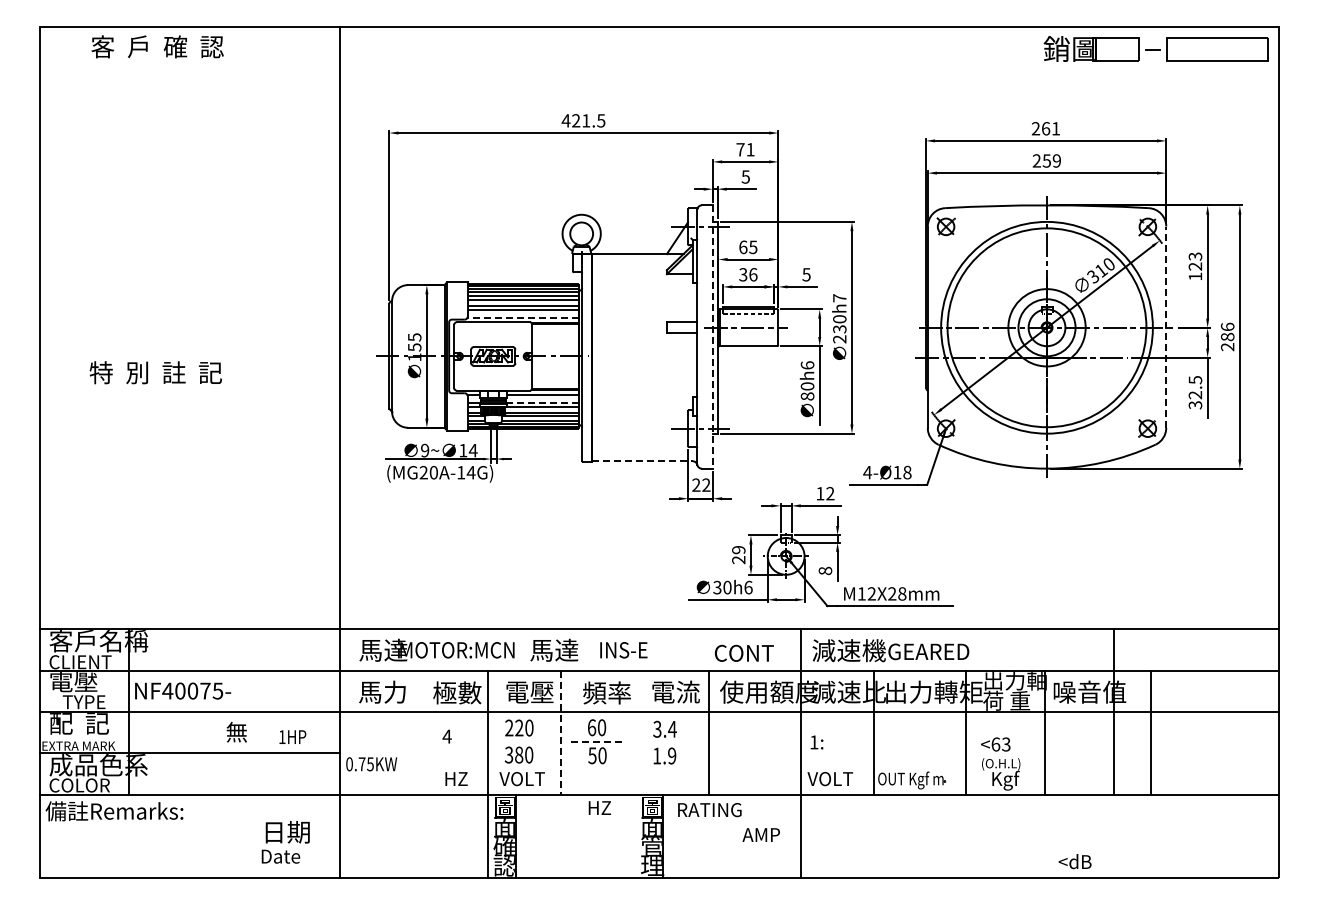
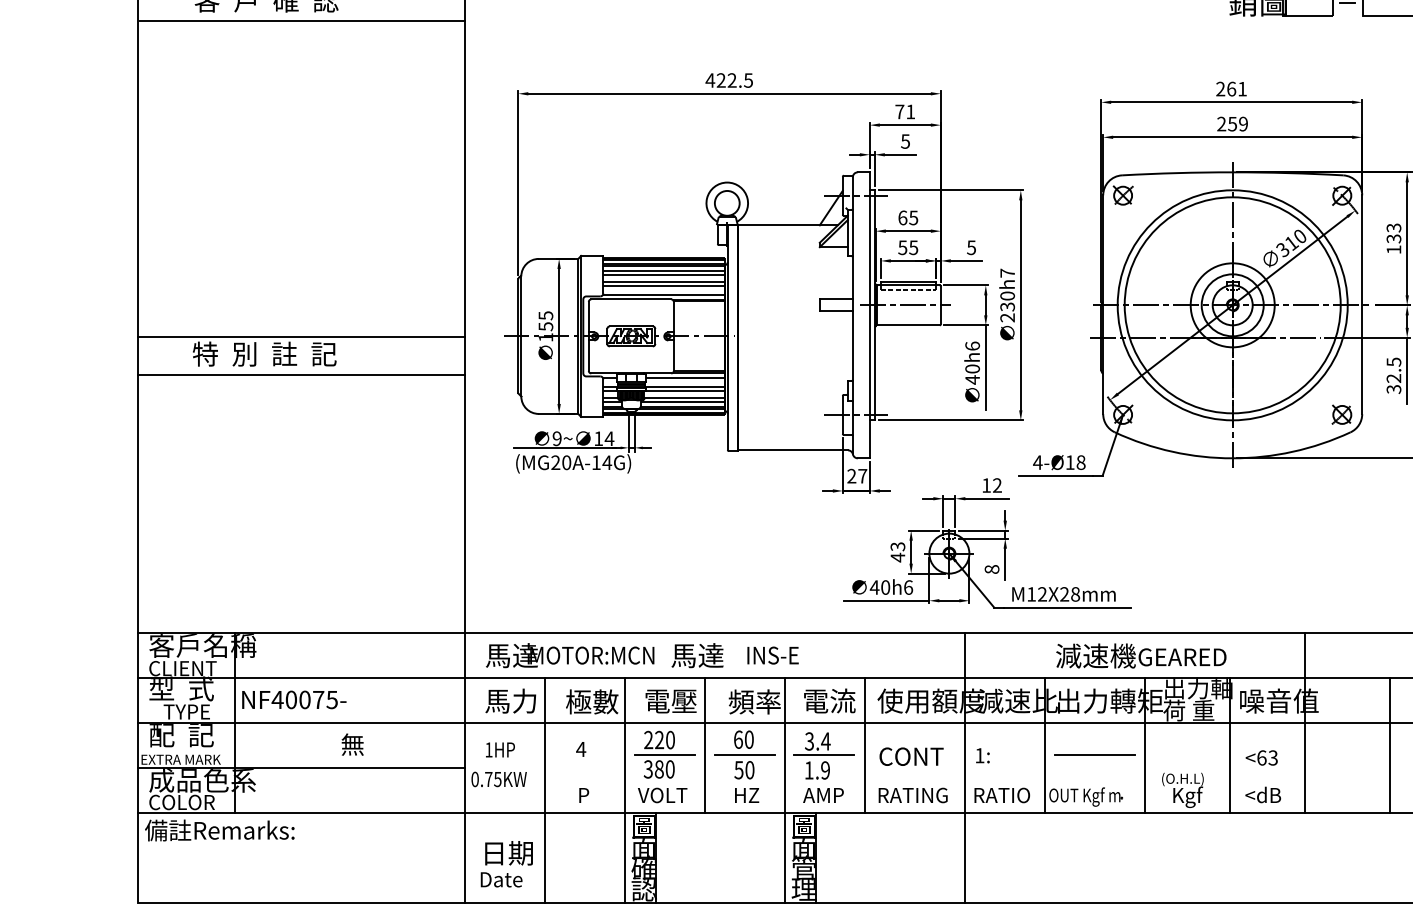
line: (190, 66) -> (302, 21), added
text: (586, 120) -> (732, 80), 421.5 -> 422.5
text: (1195, 266) -> (1393, 238), 123 -> 133
text: (748, 274) -> (908, 247), 36 -> 55
line: (523, 317) -> (664, 294), dashed -> solid
line: (1166, 327) -> (1362, 305), dashed -> solid
line: (712, 337) -> (869, 315), dashed -> solid
line: (189, 357) -> (301, 337), added
line: (189, 391) -> (301, 374), added
text: (807, 396) -> (972, 379), 80h6 -> 40h6
line: (542, 402) -> (684, 386), dashed -> solid
line: (642, 461) -> (793, 450), dashed -> solid
text: (706, 484) -> (862, 475), 22 -> 27
text: (738, 555) -> (897, 552), 29 -> 43
text: (717, 587) -> (874, 587), 30h6 -> 40h6
text: (890, 650) -> (1140, 655), moved
text: (744, 652) -> (911, 755), moved
text: (79, 680) -> (181, 688), 電壓 -> 型  式
line: (1150, 732) -> (1389, 744), moved
line: (561, 733) -> (705, 746), dashed -> solid
text: (292, 736) -> (500, 749), moved
line: (524, 741) -> (665, 754), added
line: (598, 741) -> (745, 754), dashed -> solid
line: (670, 741) -> (823, 754), added
line: (920, 741) -> (1095, 754), added
text: (995, 744) -> (1261, 757), moved
line: (413, 773) -> (544, 789), added
line: (634, 773) -> (784, 789), added
text: (457, 778) -> (592, 794), HZ -> P
text: (833, 779) -> (1000, 795), VOLT -> RATIO
text: (599, 807) -> (746, 794), moved
text: (709, 810) -> (912, 795), moved
text: (760, 834) -> (822, 794), moved
text: (285, 842) -> (506, 864), moved
text: (1074, 861) -> (1262, 794), moved

